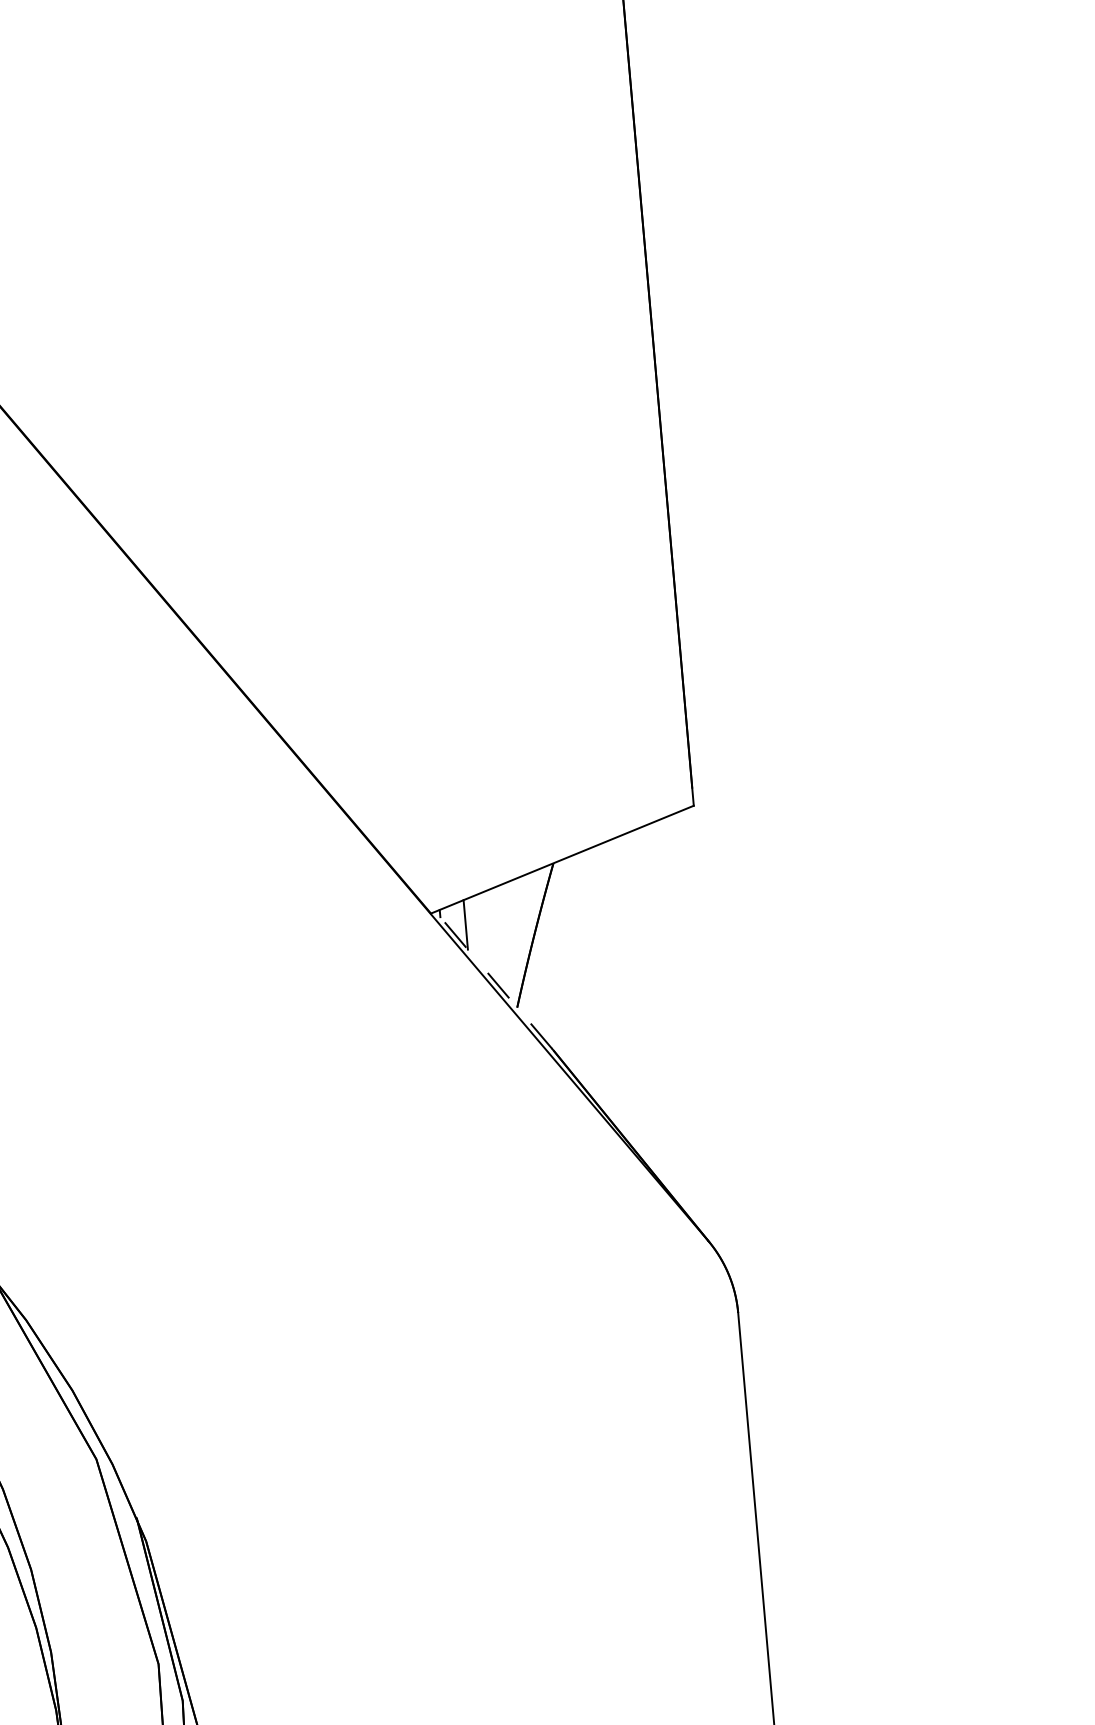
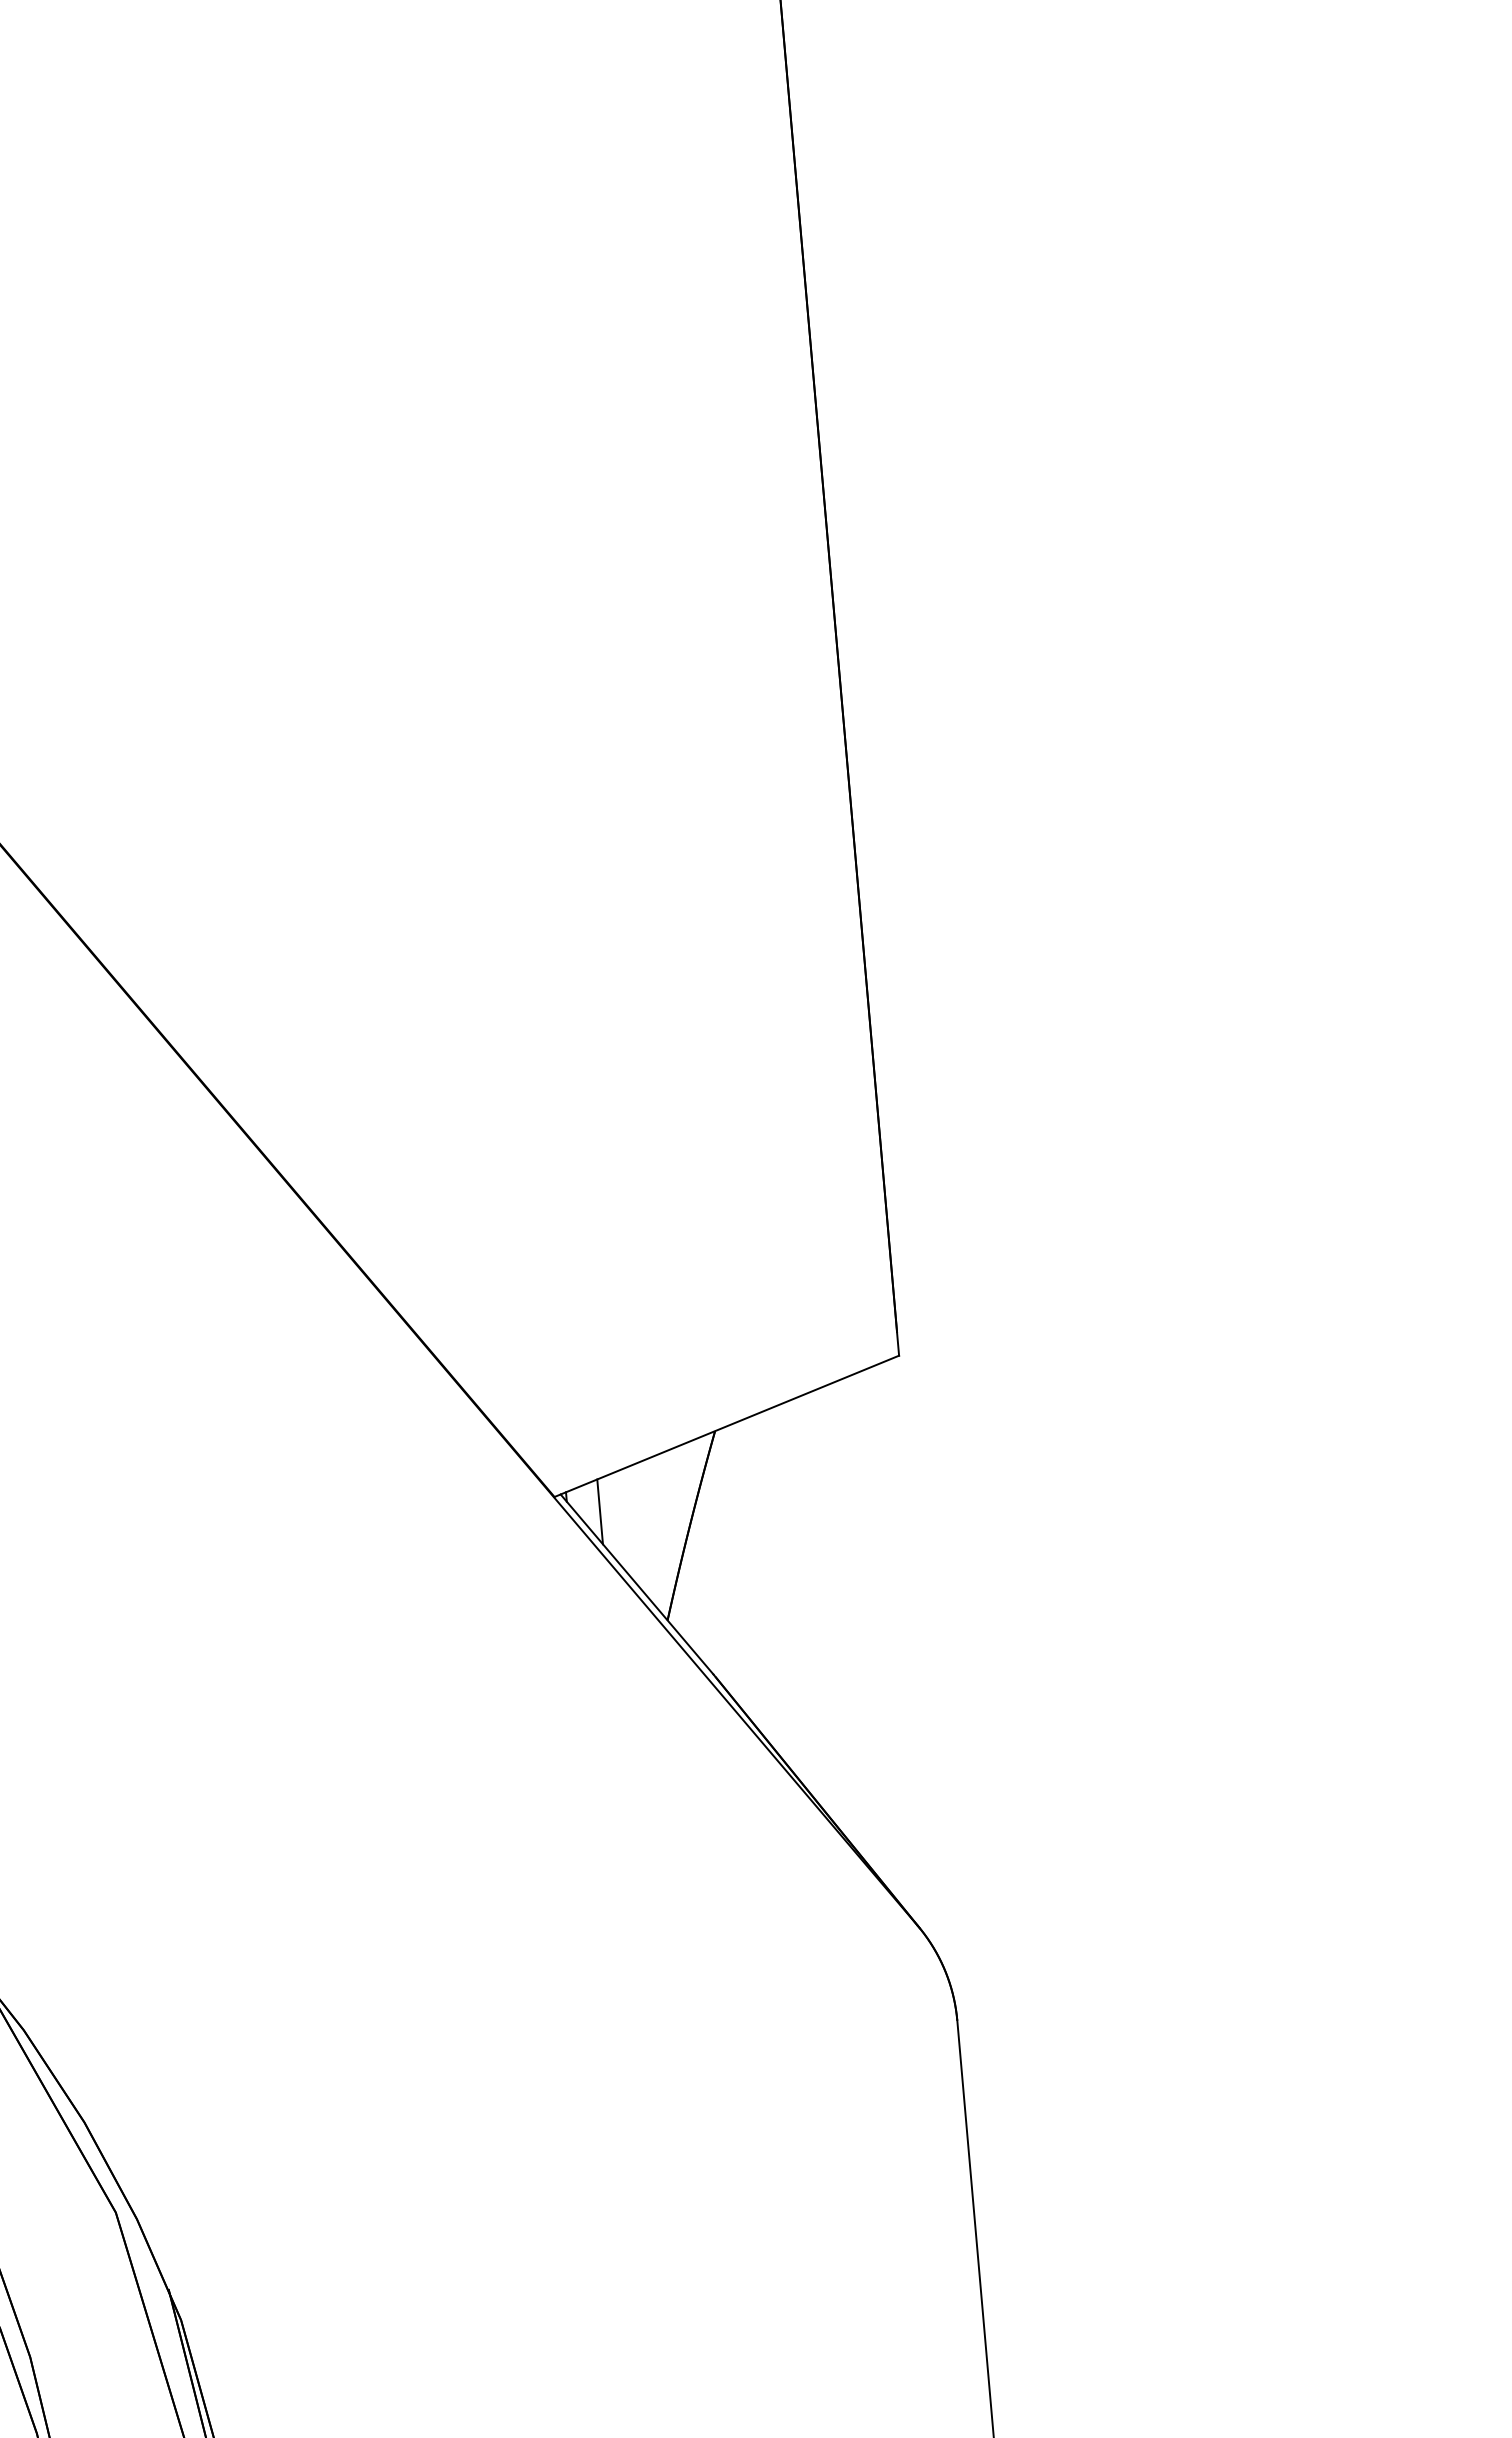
line: (493, 980) -> (636, 1584), dashed -> solid

